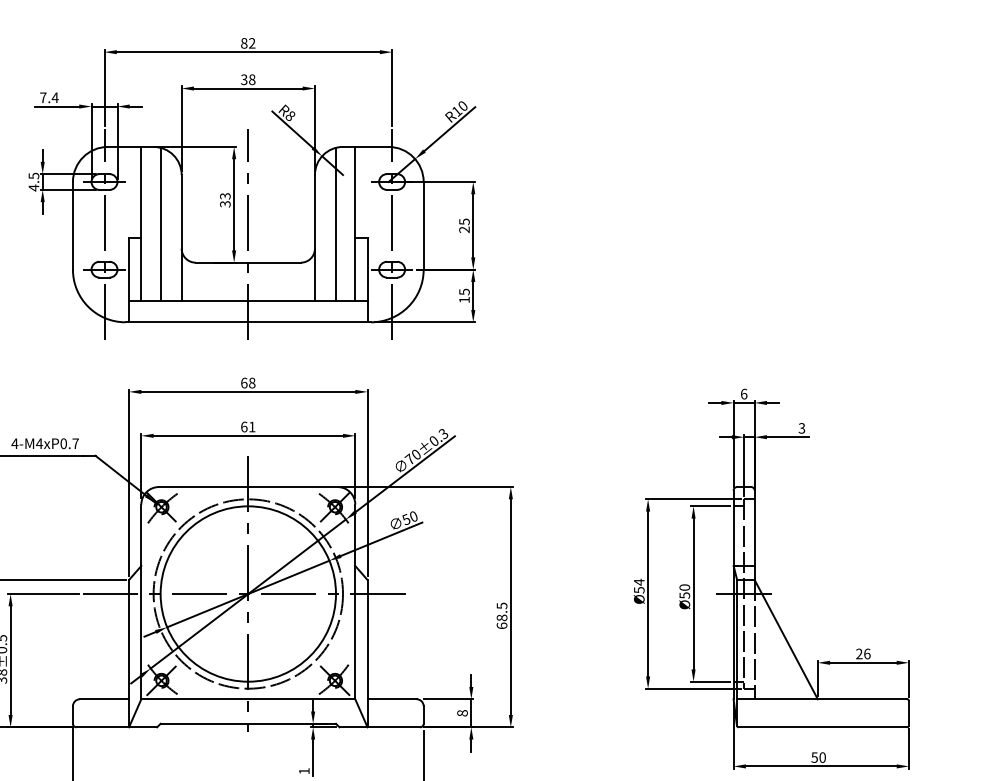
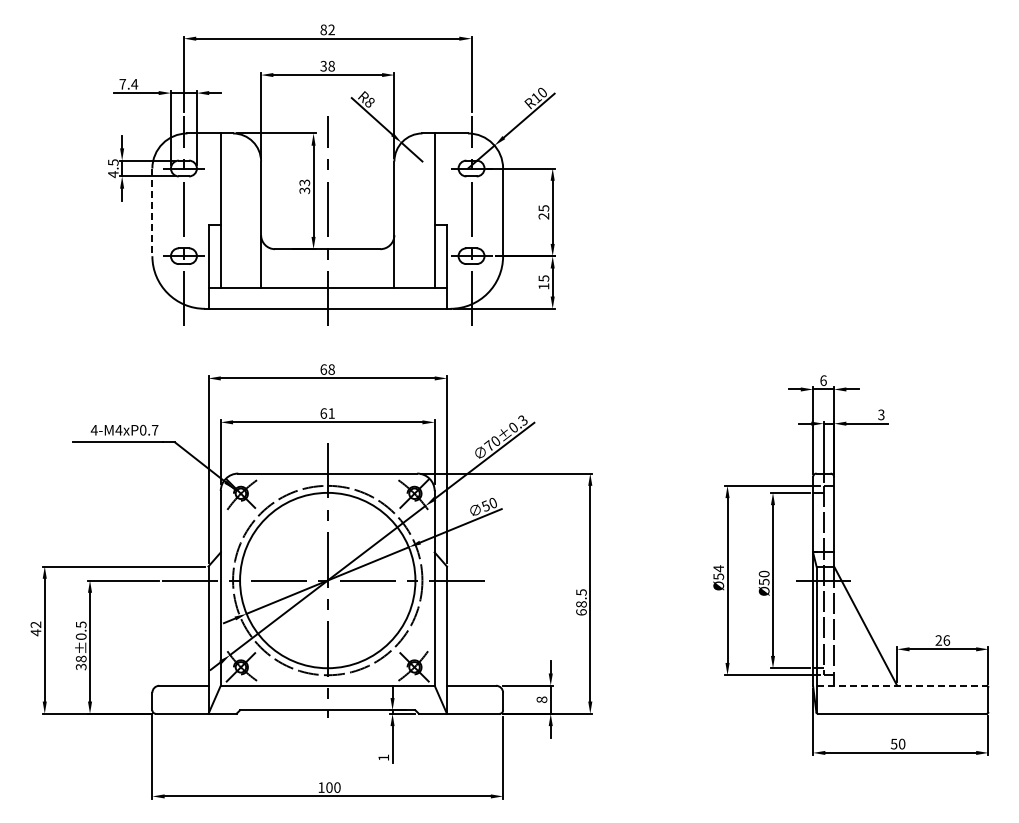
line: (161, 223) -> (240, 210), removed
line: (336, 223) -> (415, 210), removed
line: (73, 225) -> (152, 212), solid -> dashed
line: (823, 698) -> (902, 685), solid -> dashed

